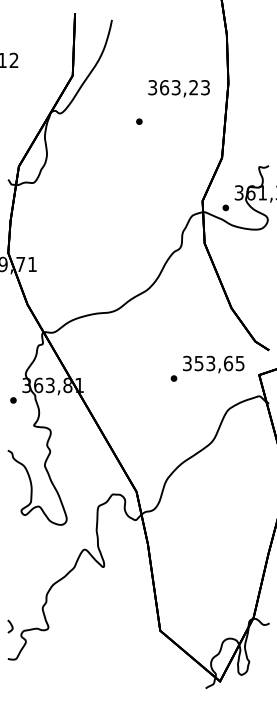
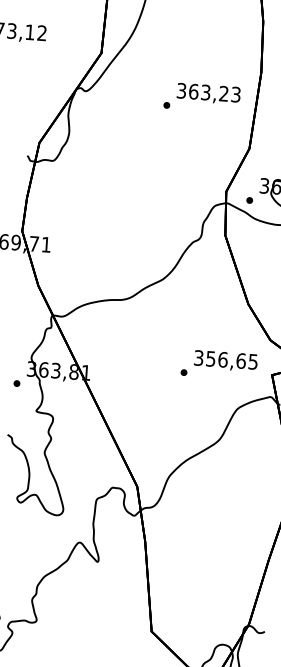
text: (178, 88) -> (208, 93), moved
text: (210, 363) -> (222, 359), 353,65 -> 356,65

